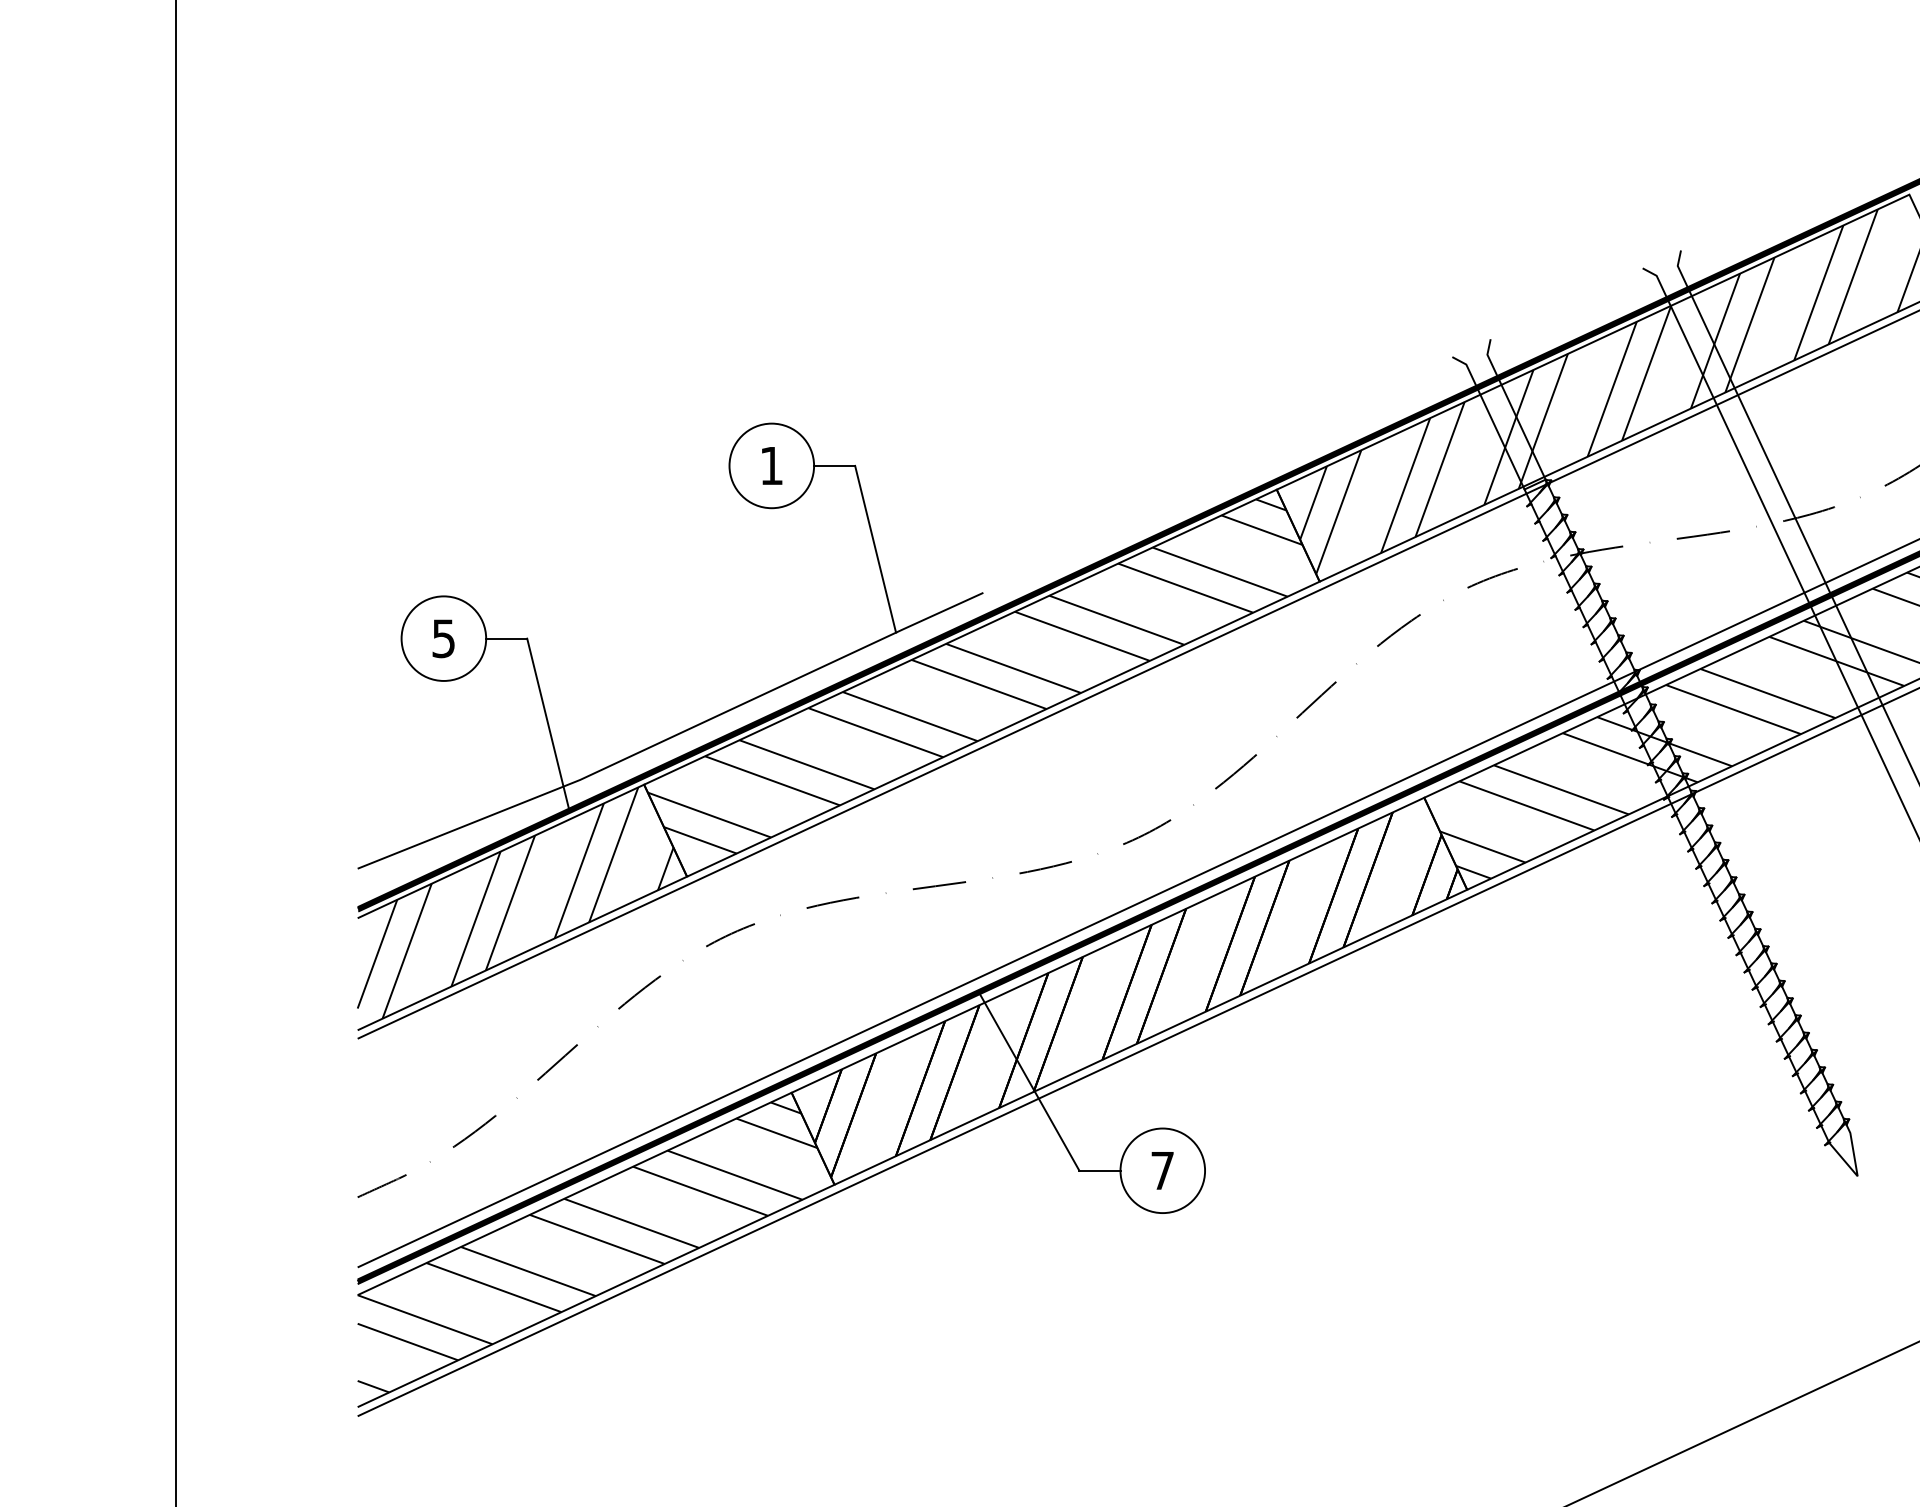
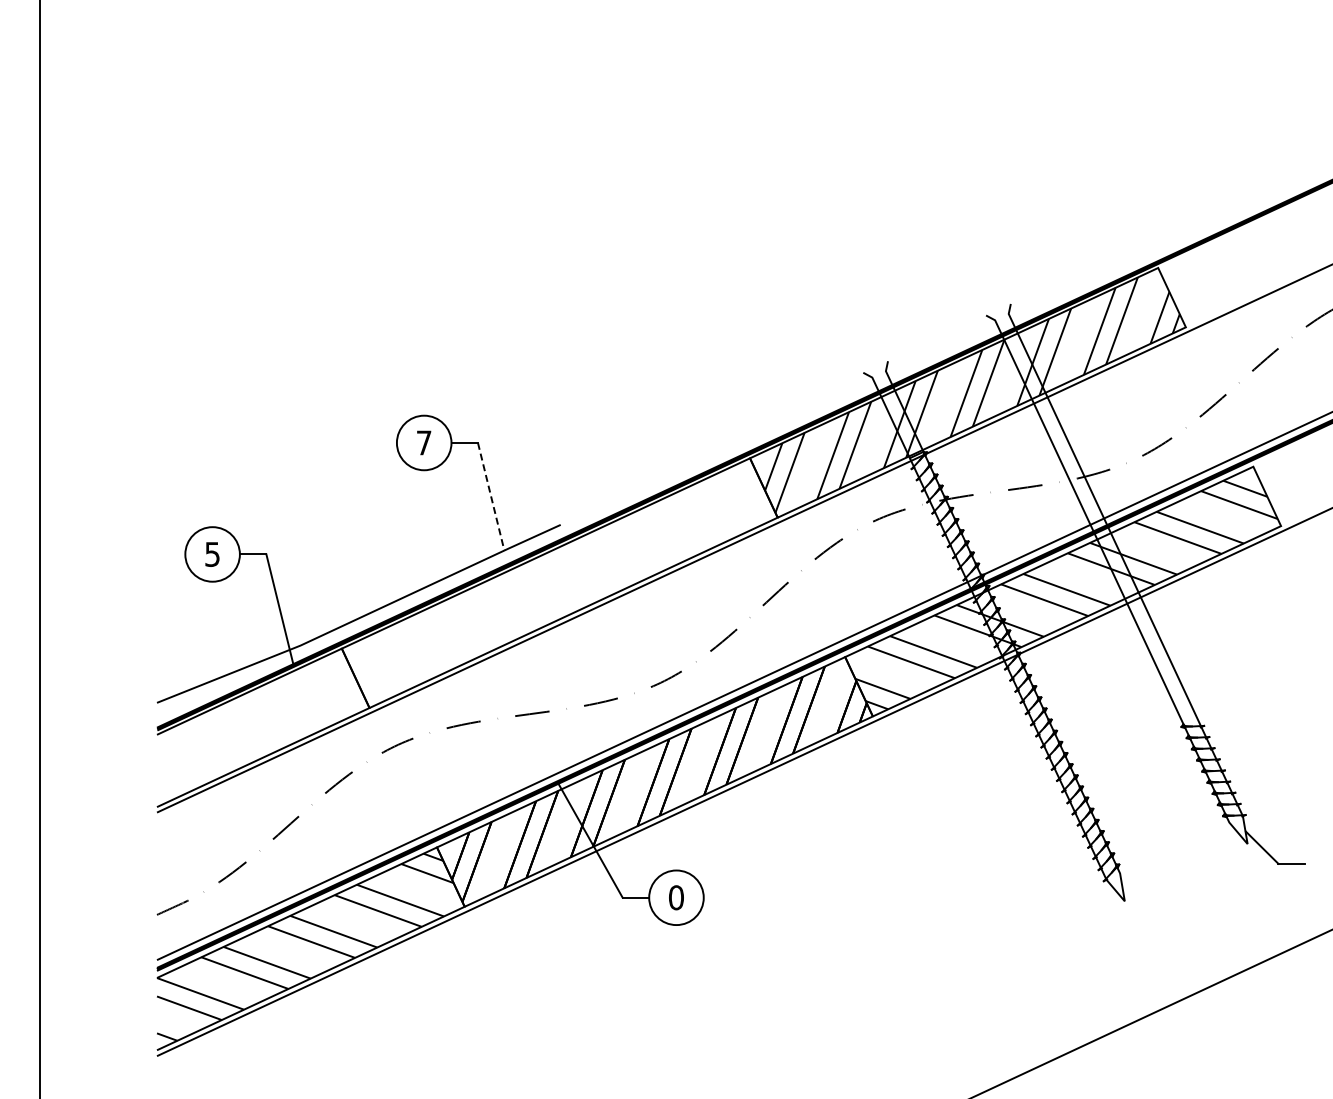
text: (772, 465) -> (424, 442), 1 -> 7
line: (876, 550) -> (491, 497), solid -> dashed
hatch: (975, 675) -> (555, 578), removed
hatch: (514, 902) -> (258, 724), removed
text: (1162, 1170) -> (676, 897), 7 -> 0

